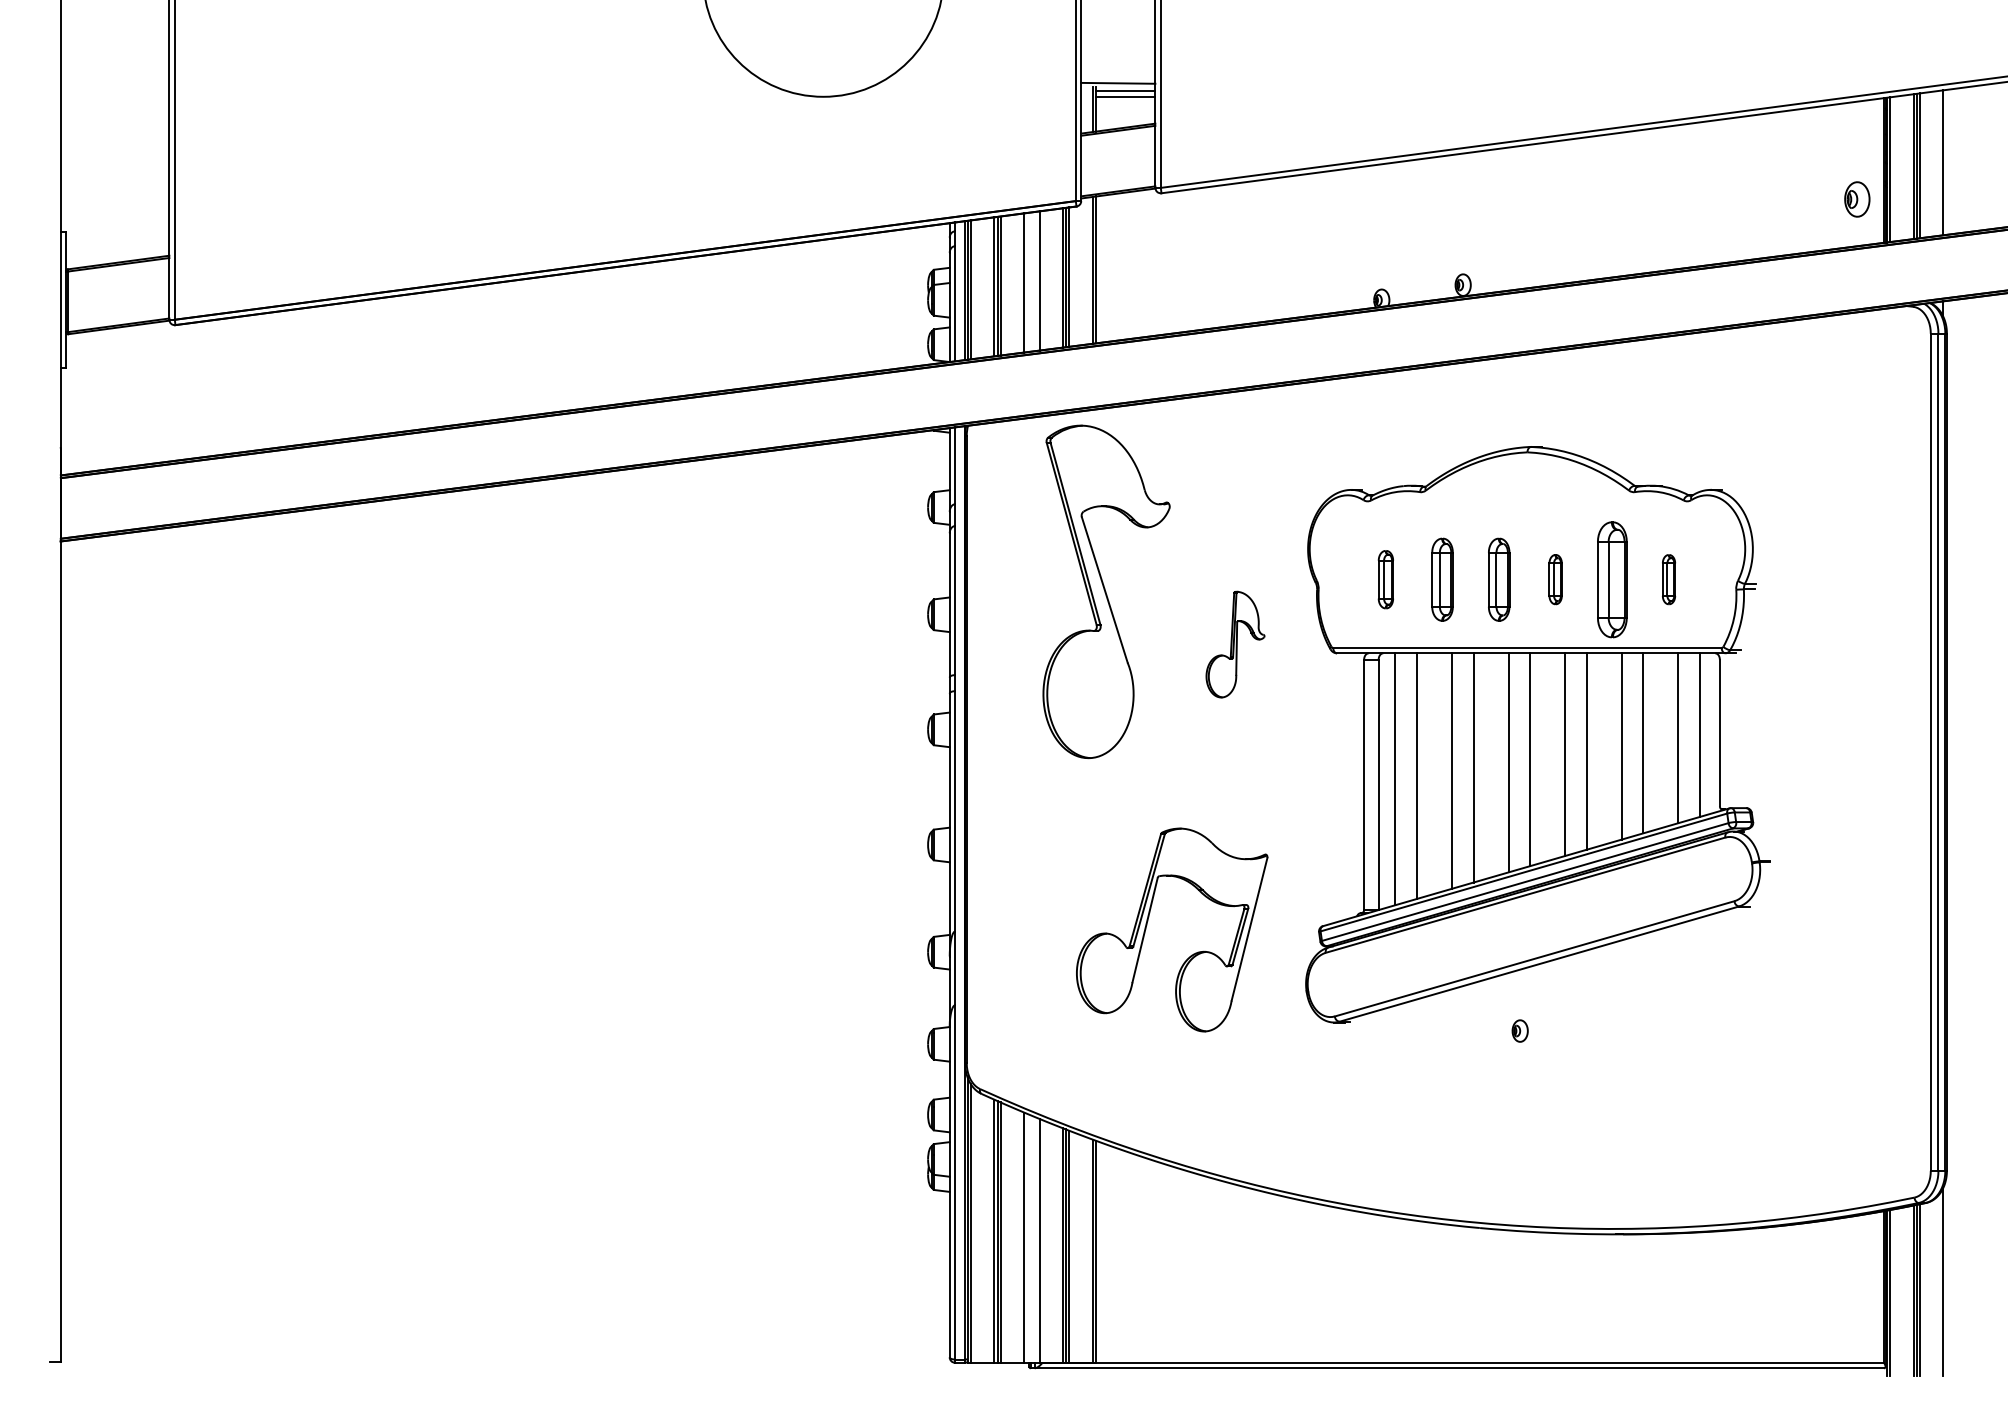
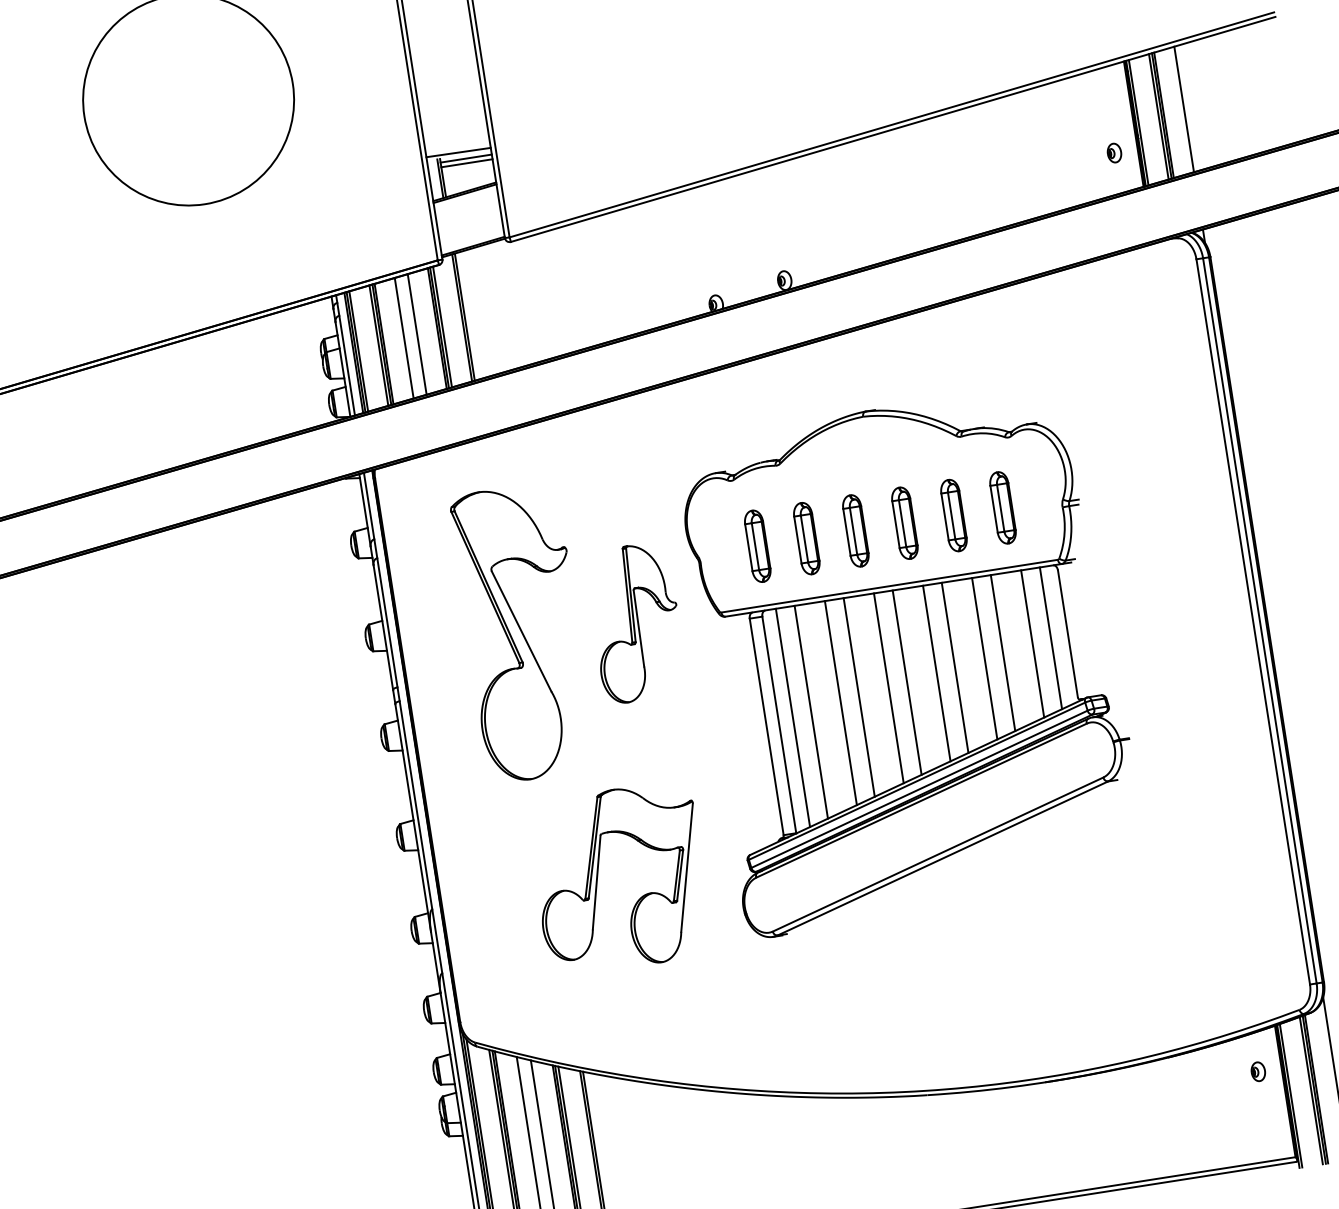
part: (1856, 199) -> (1113, 153), size x0.62
part: (1385, 579) -> (757, 546), size x1.43
part: (1555, 579) -> (904, 523), size x1.67
part: (1612, 579) -> (954, 515), size x0.71
part: (1668, 579) -> (1002, 507), size x1.67
part: (1106, 591) -> (523, 632), moved
part: (1235, 644) -> (636, 622), size x1.67
part: (1519, 1030) -> (1257, 1071), moved

